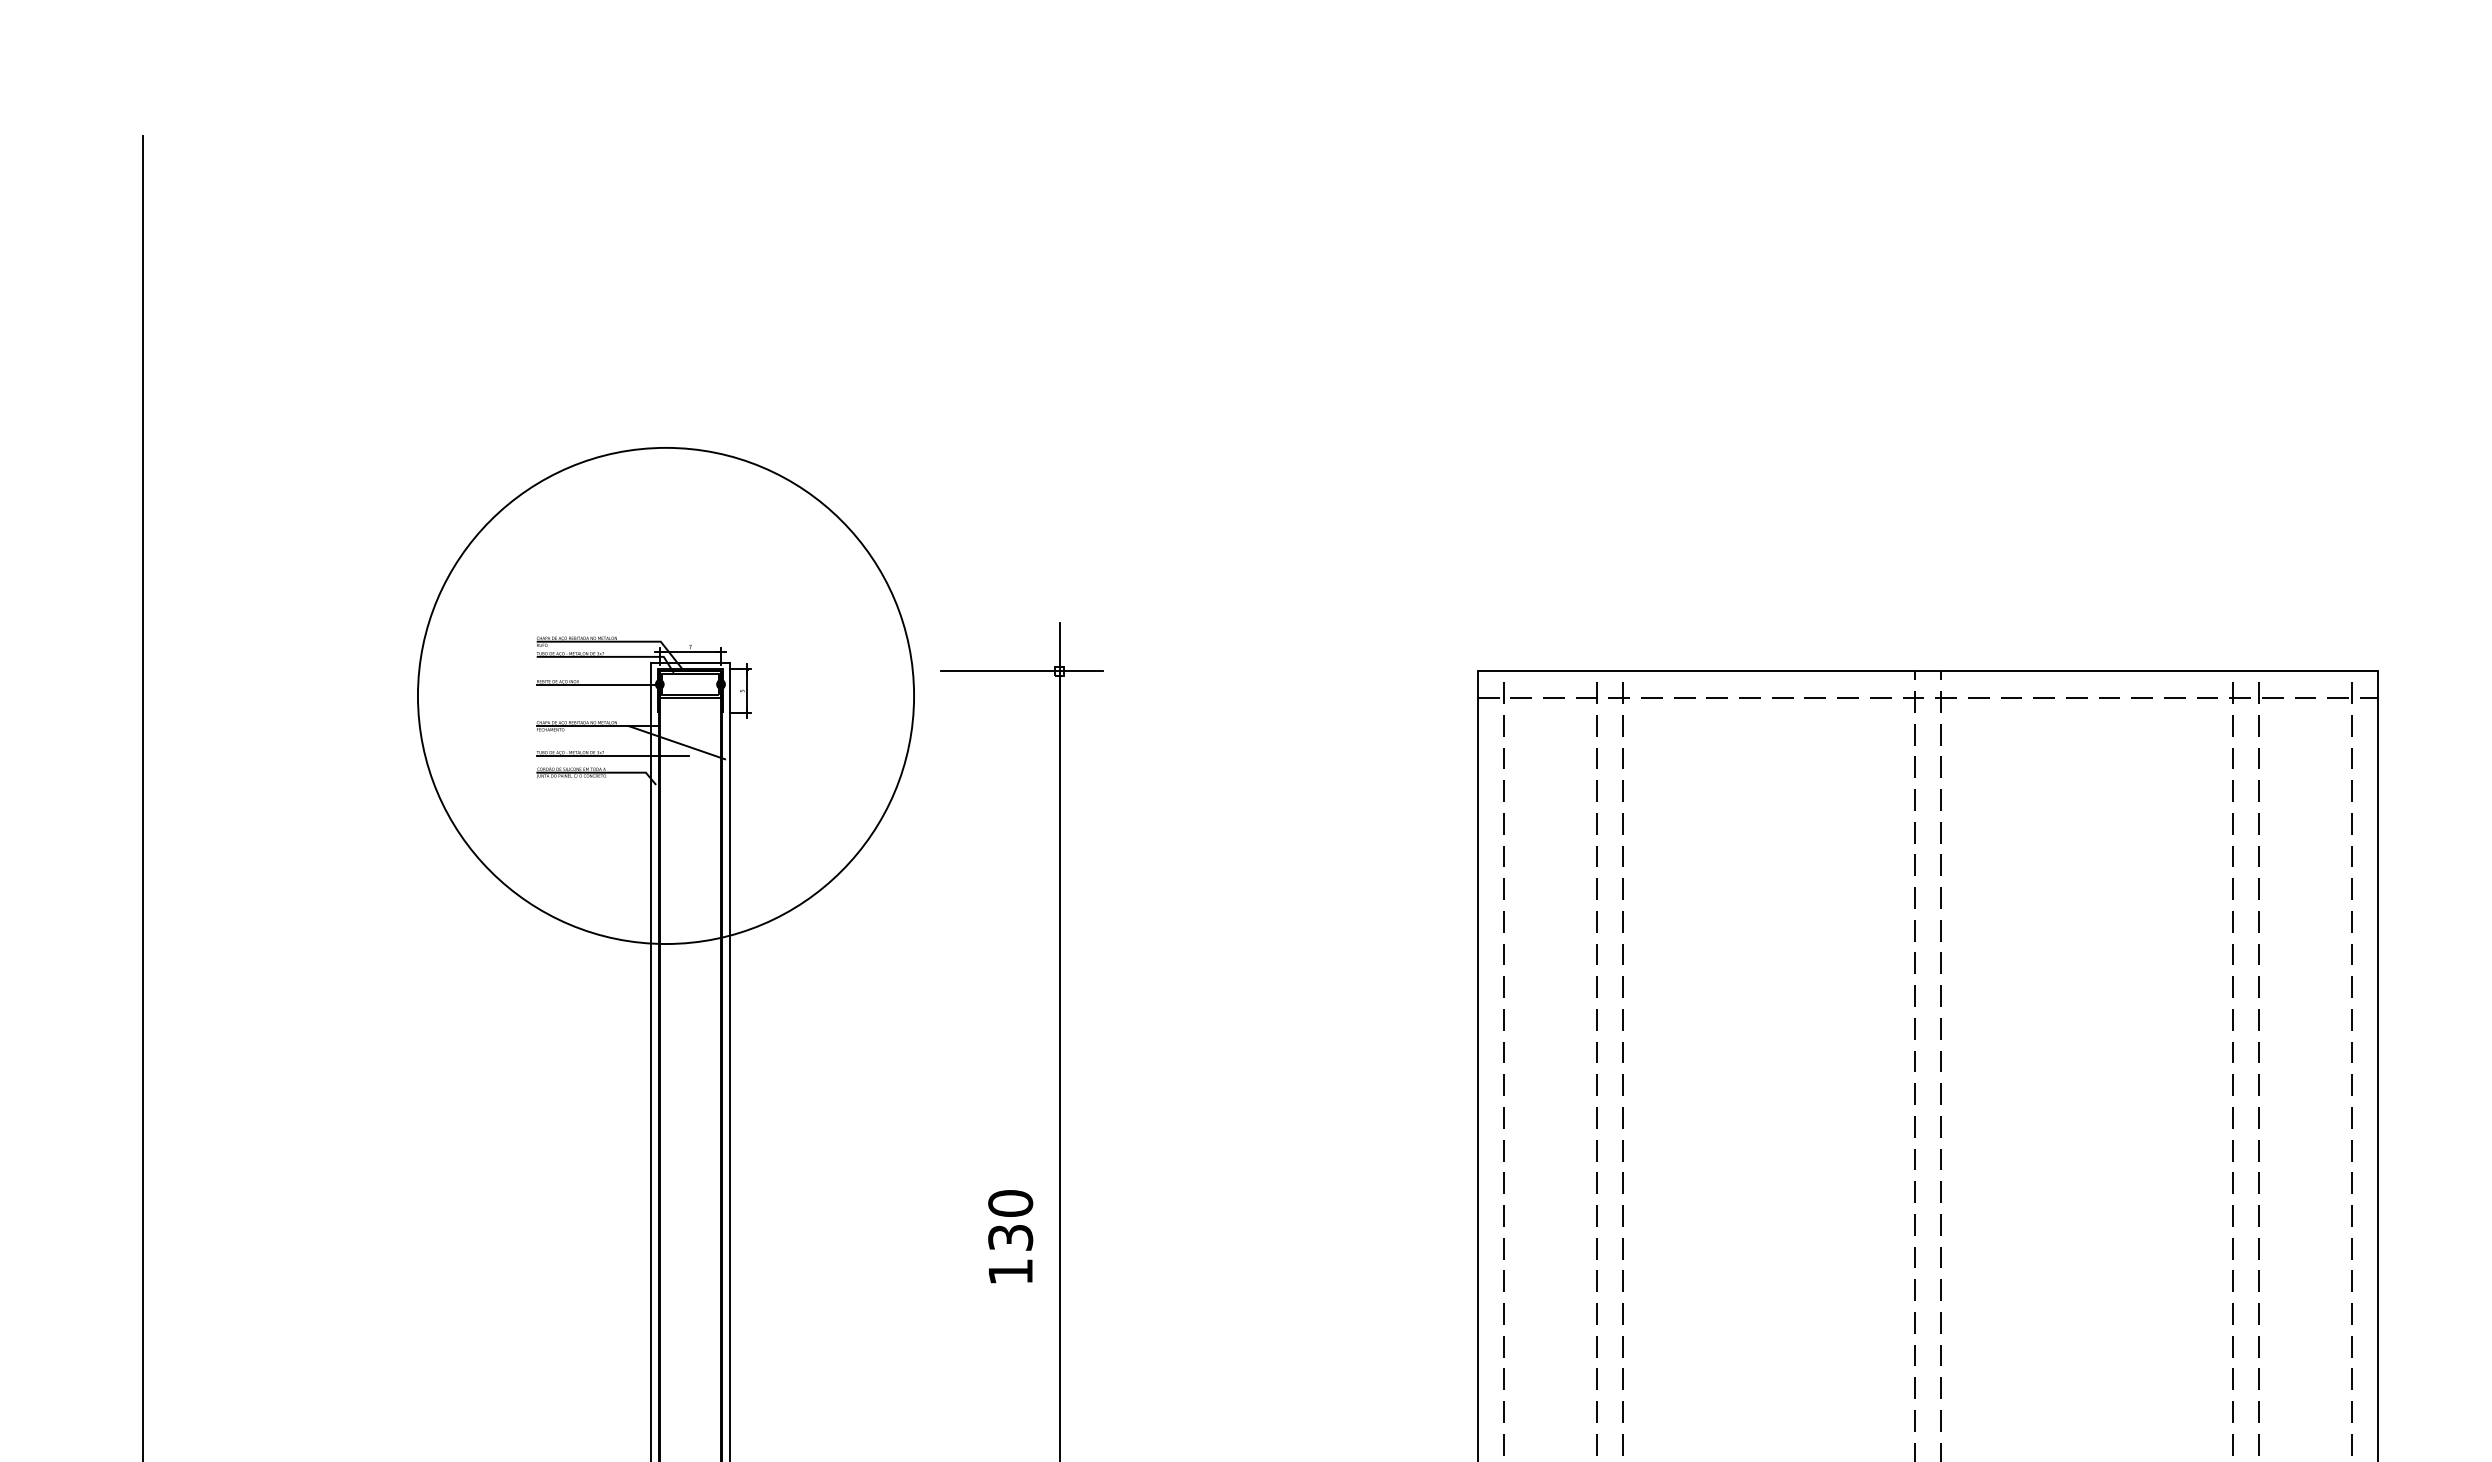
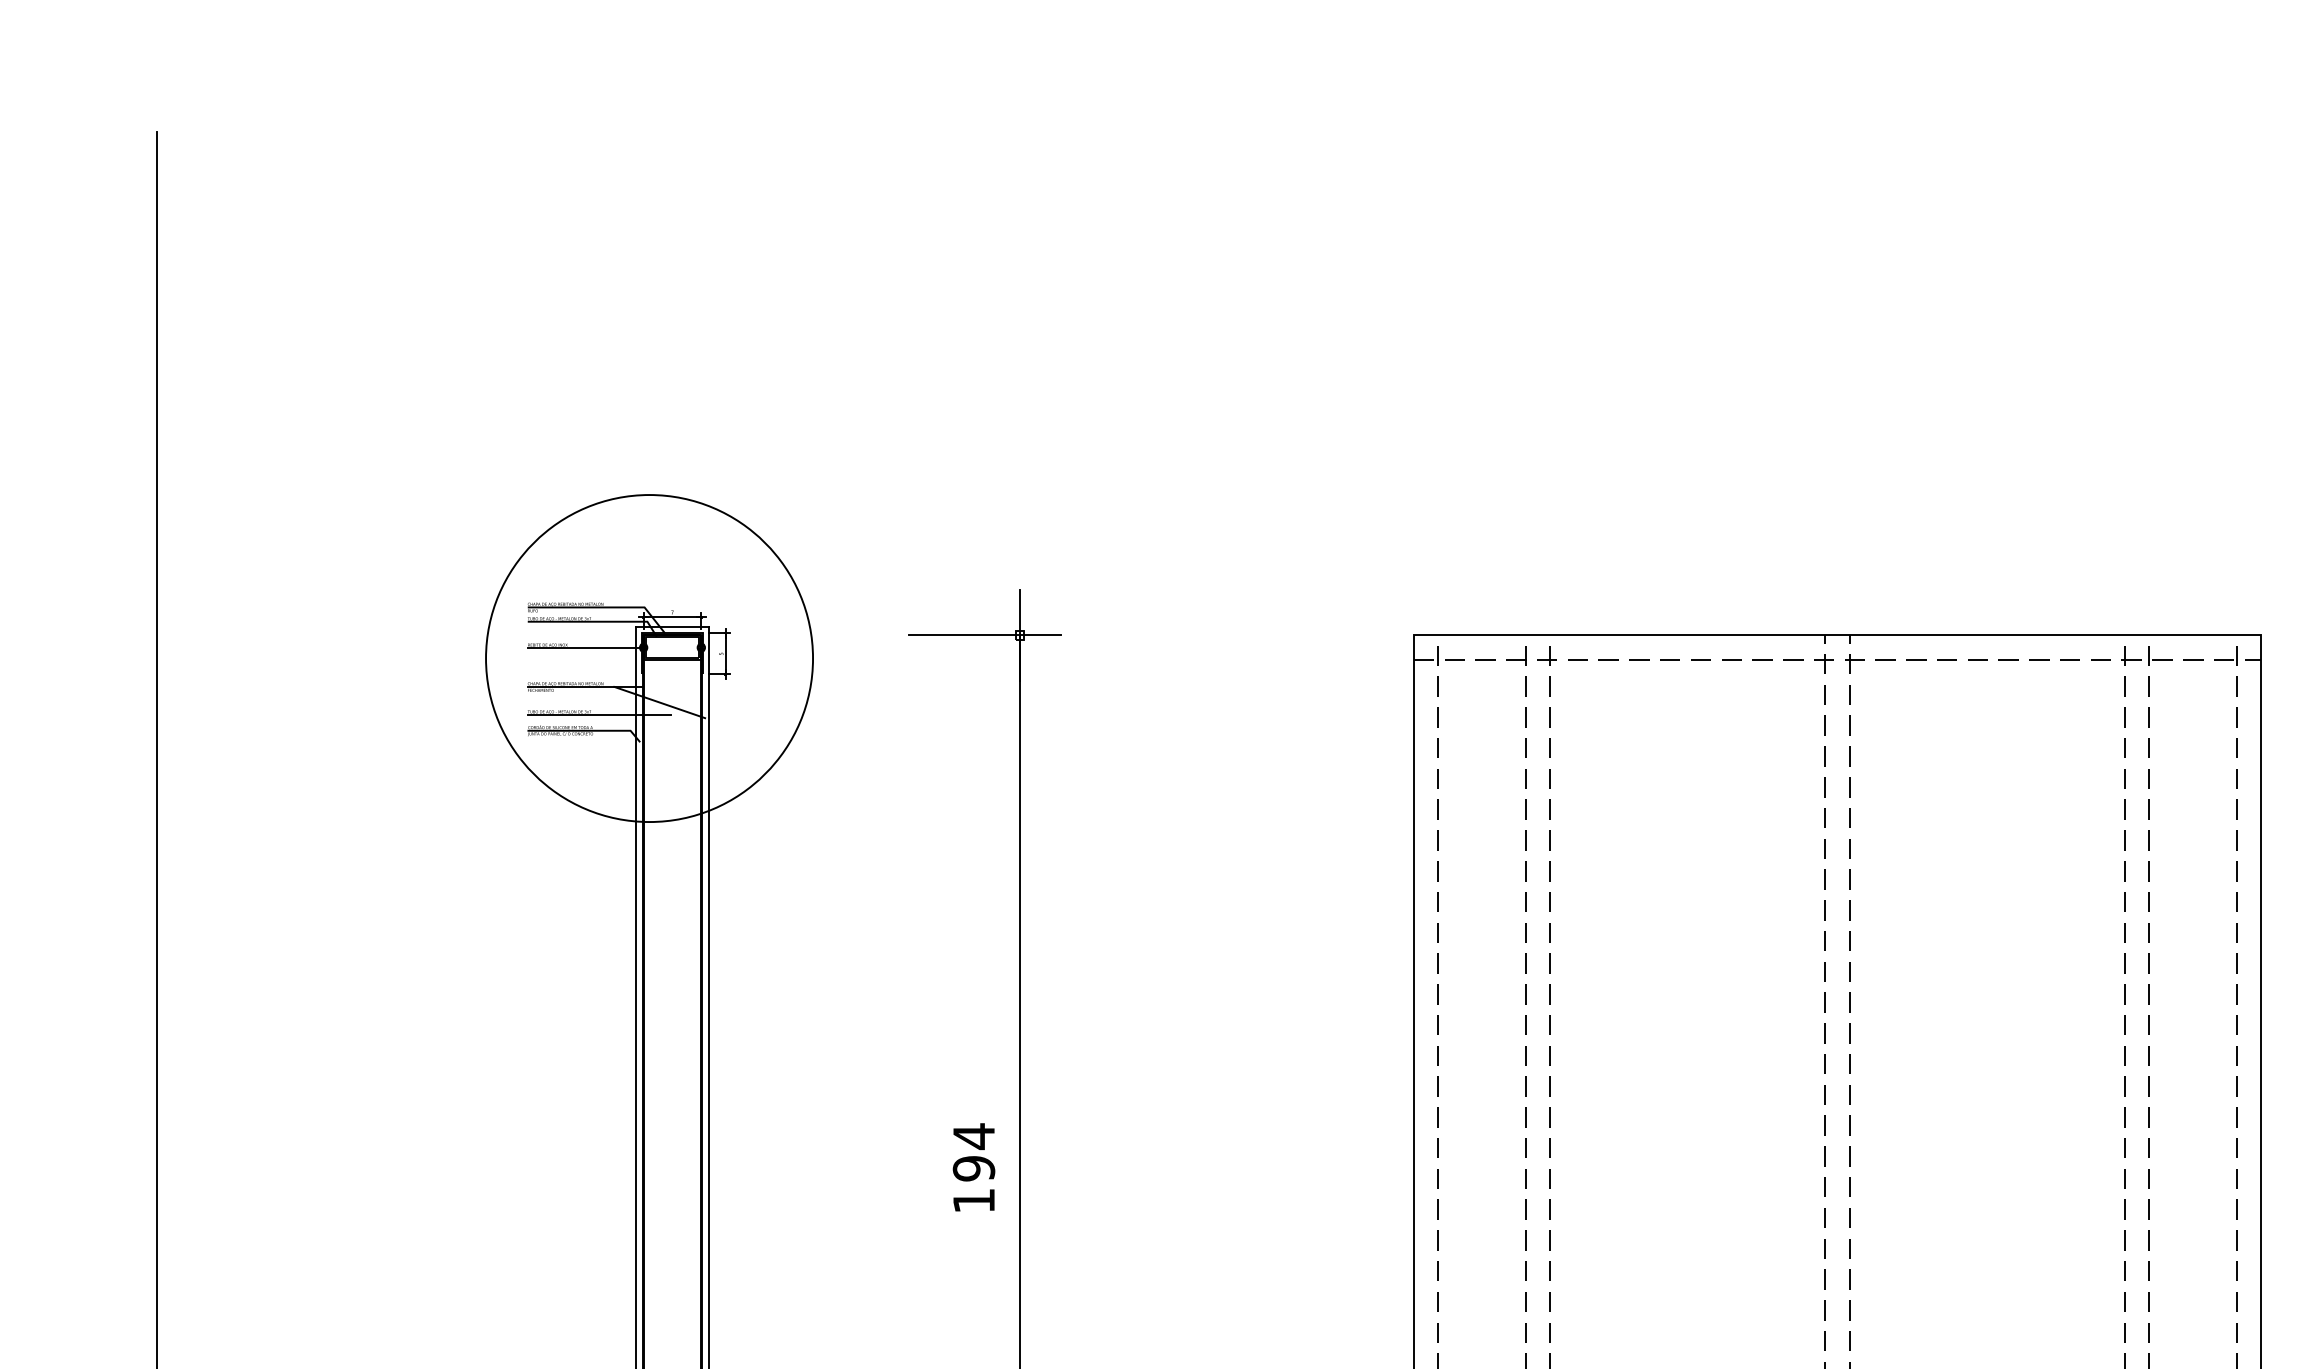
circle: (665, 695) -> (649, 658), size x0.7
text: (1010, 1220) -> (973, 1152), 130 -> 194

